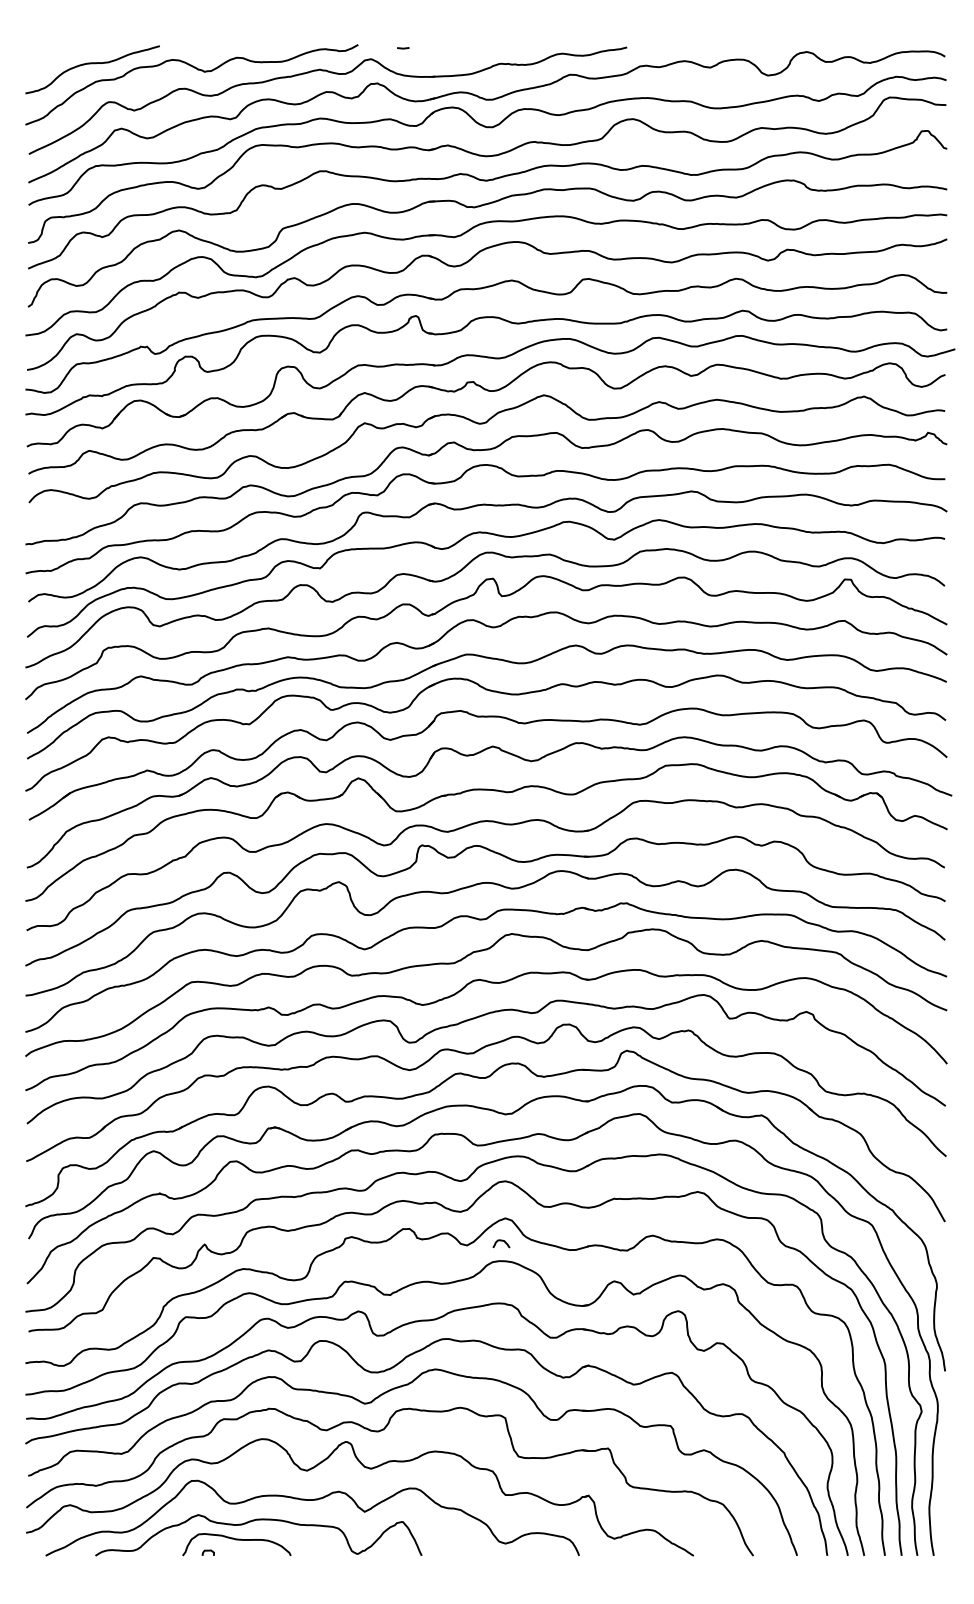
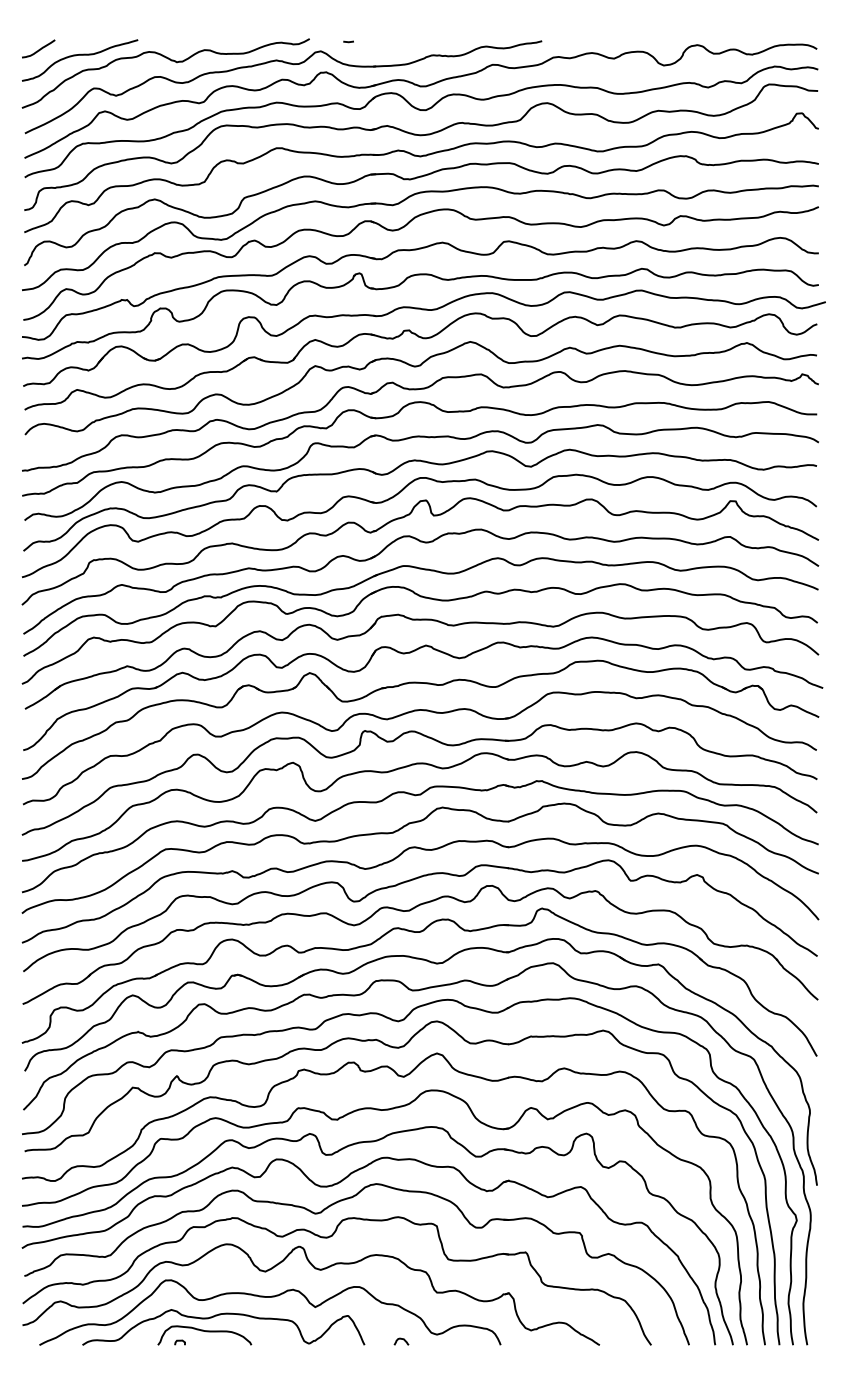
curve: (45, 56) -> (39, 49), added
curve: (501, 1241) -> (401, 1339), moved

